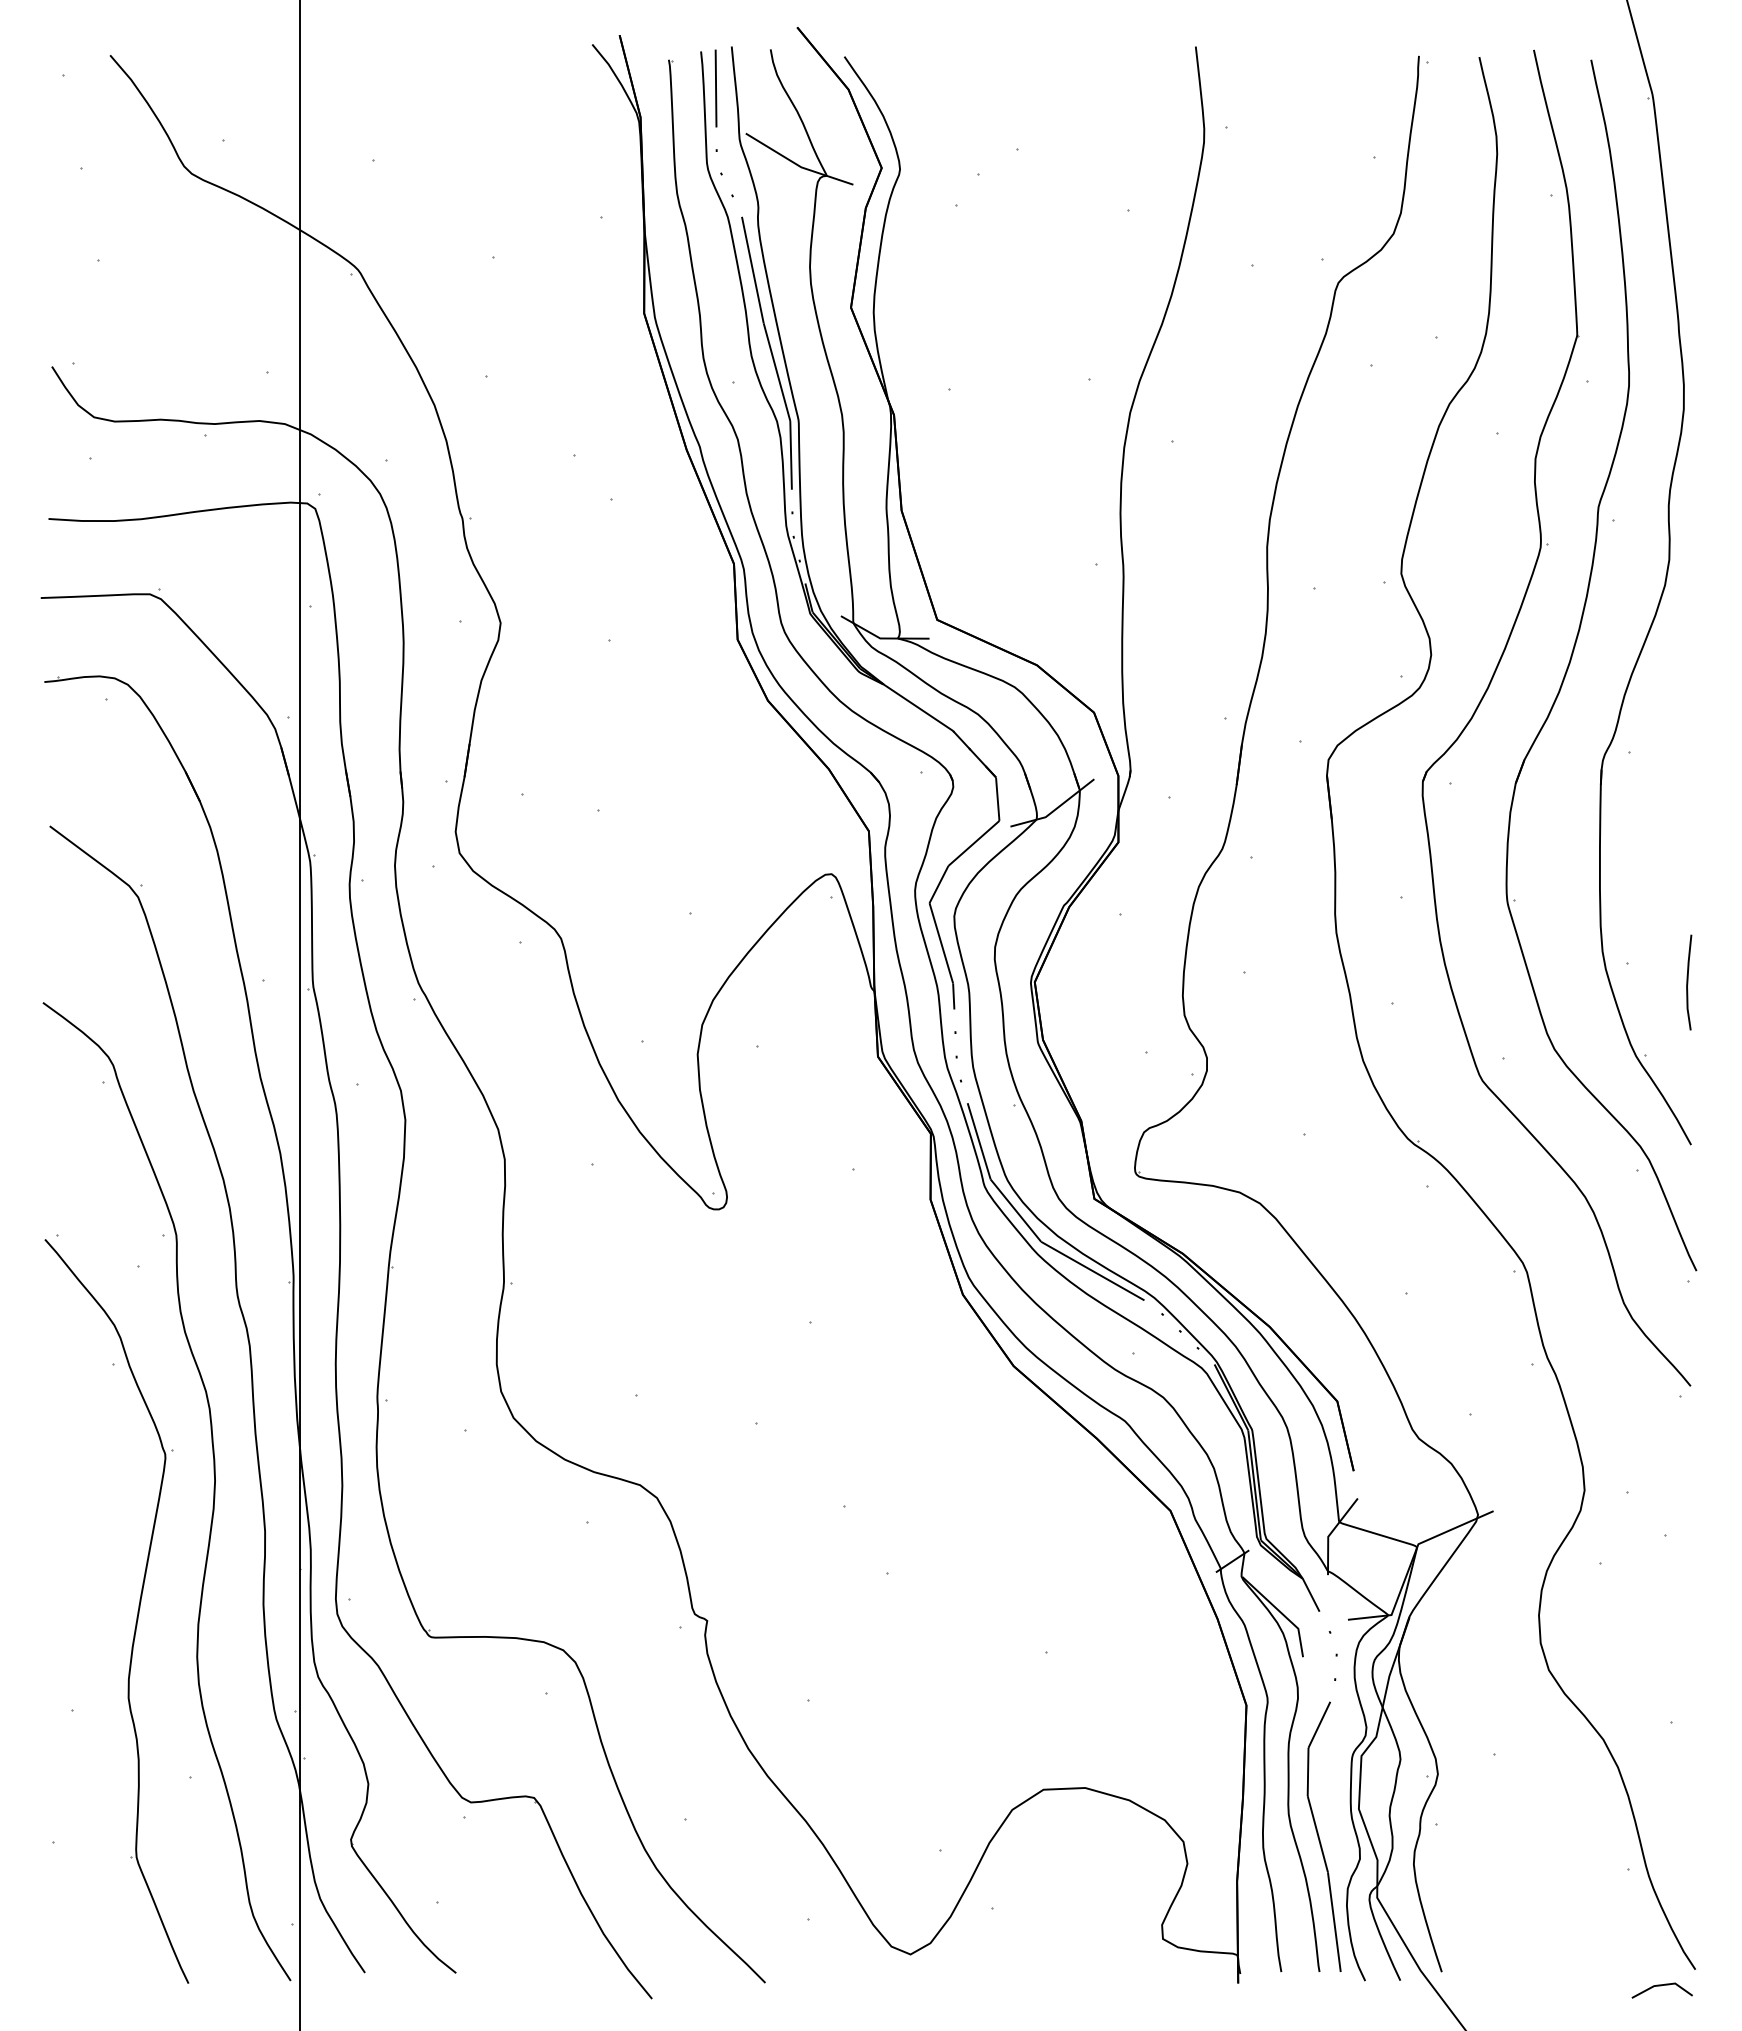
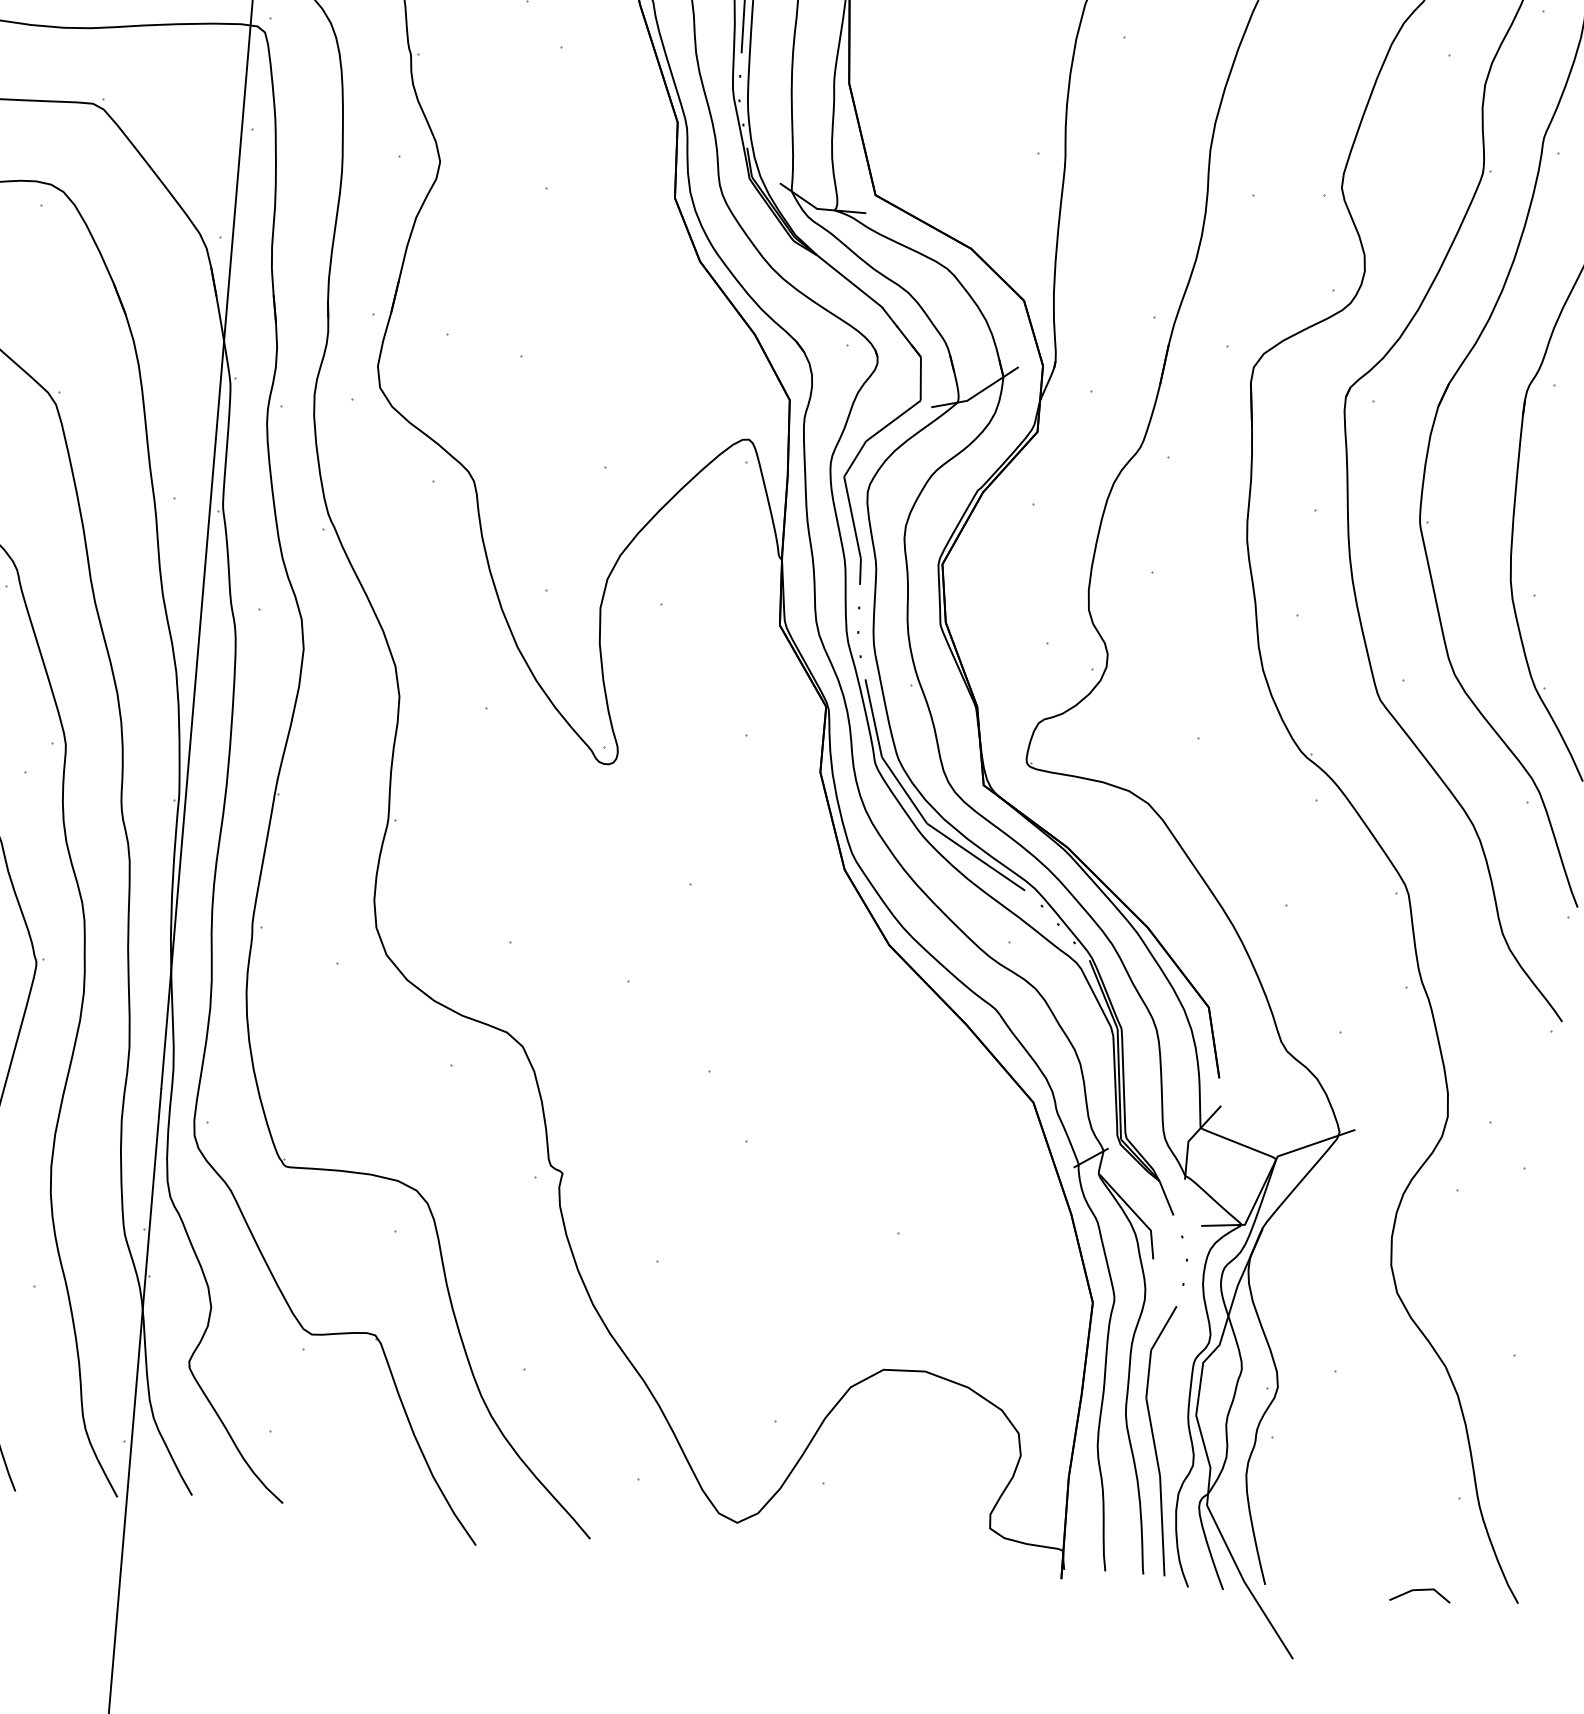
line: (1661, 1986) -> (1419, 1591), moved

